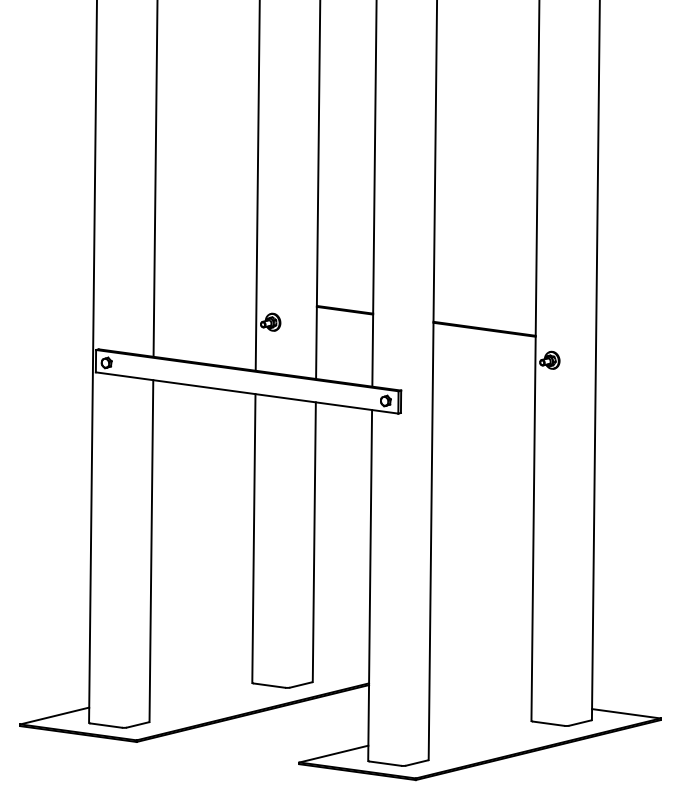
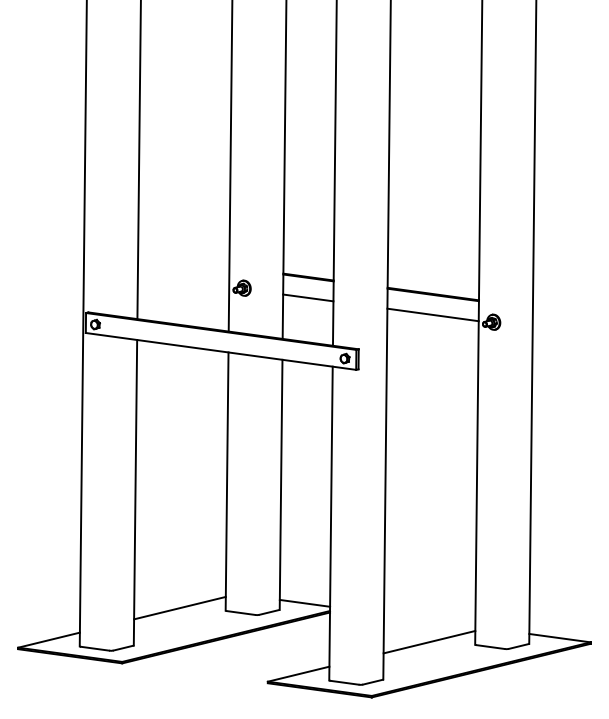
line: (344, 332) -> (308, 297), added
line: (483, 351) -> (432, 314), added
line: (340, 673) -> (304, 602), added
line: (200, 679) -> (179, 607), added
line: (480, 717) -> (429, 641), added

